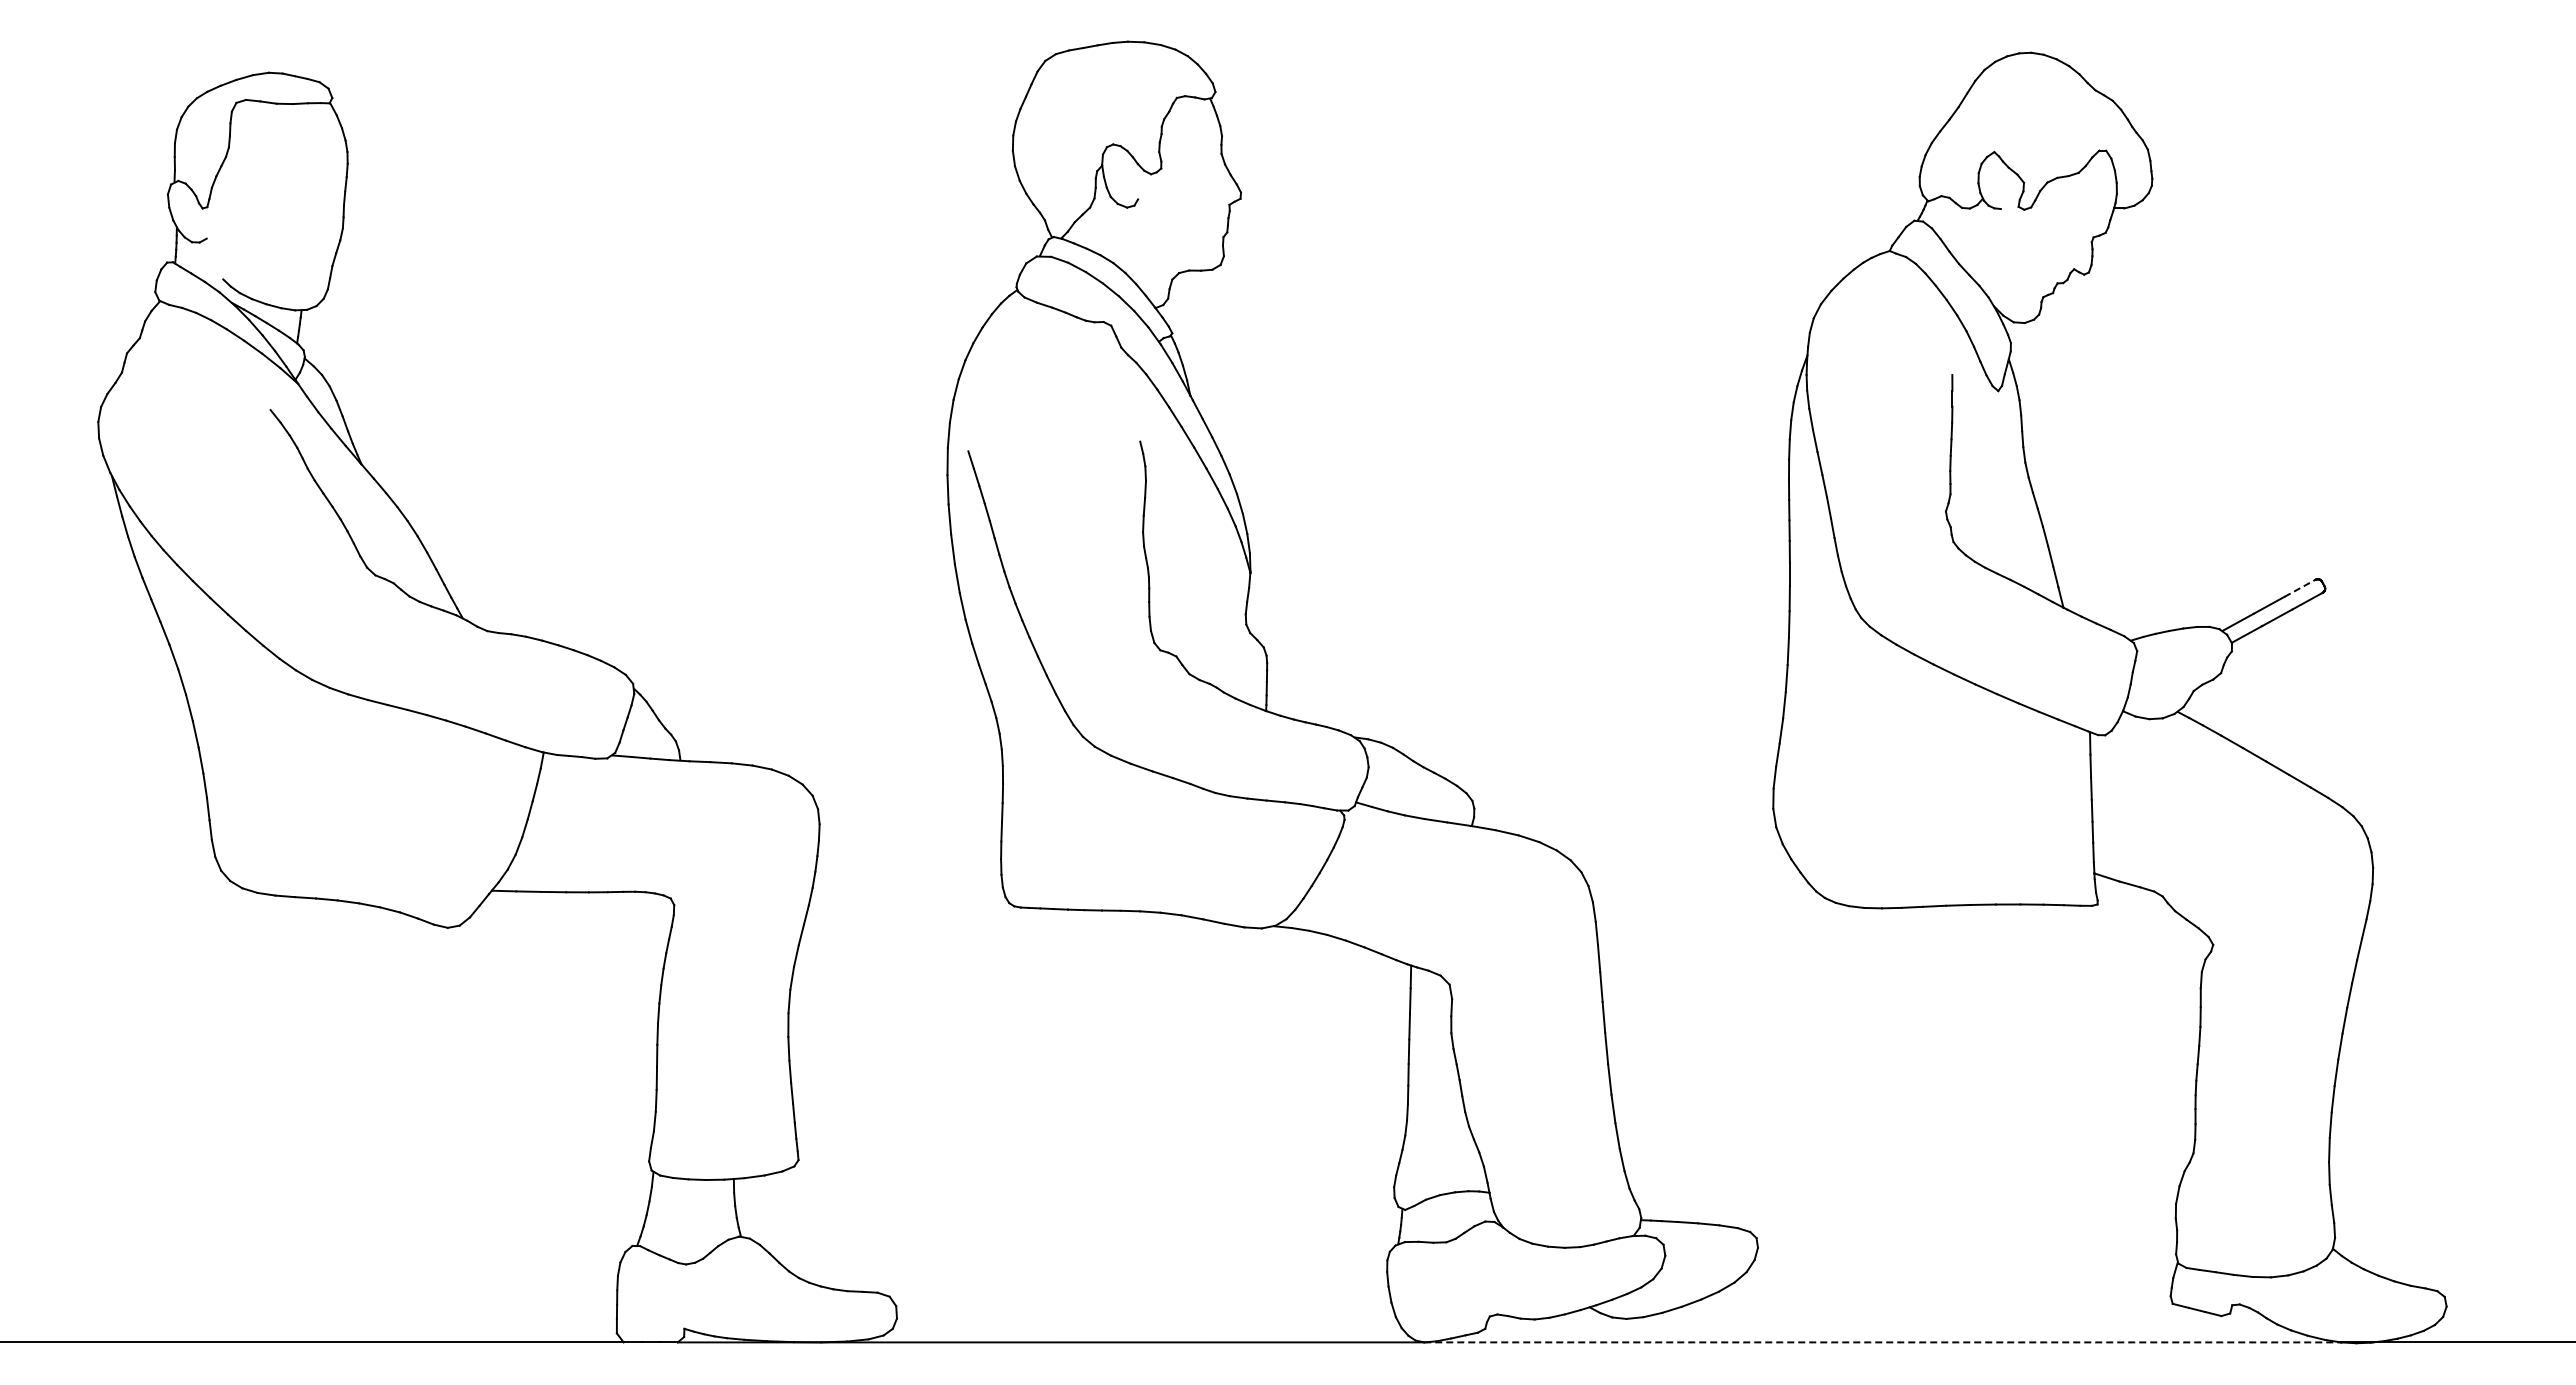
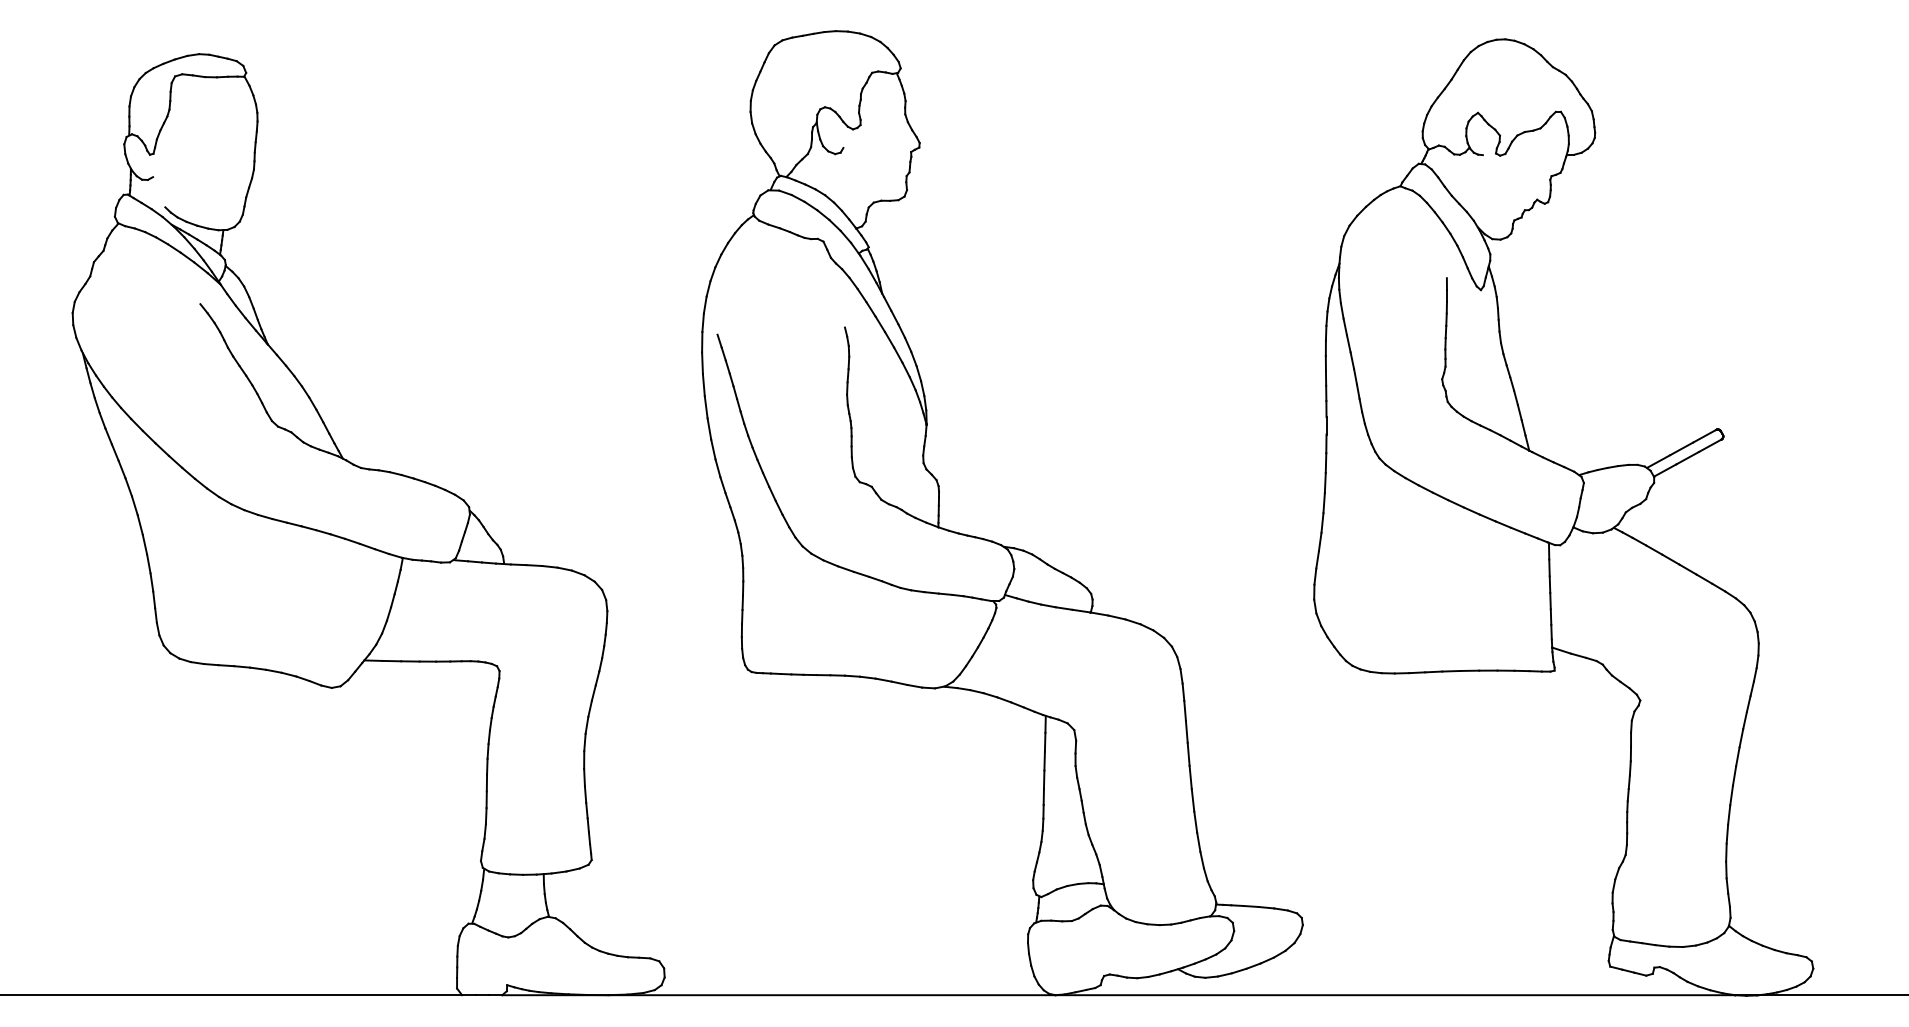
line: (2299, 588) -> (1704, 436), dashed -> solid
line: (1883, 1342) -> (1395, 995), dashed -> solid

